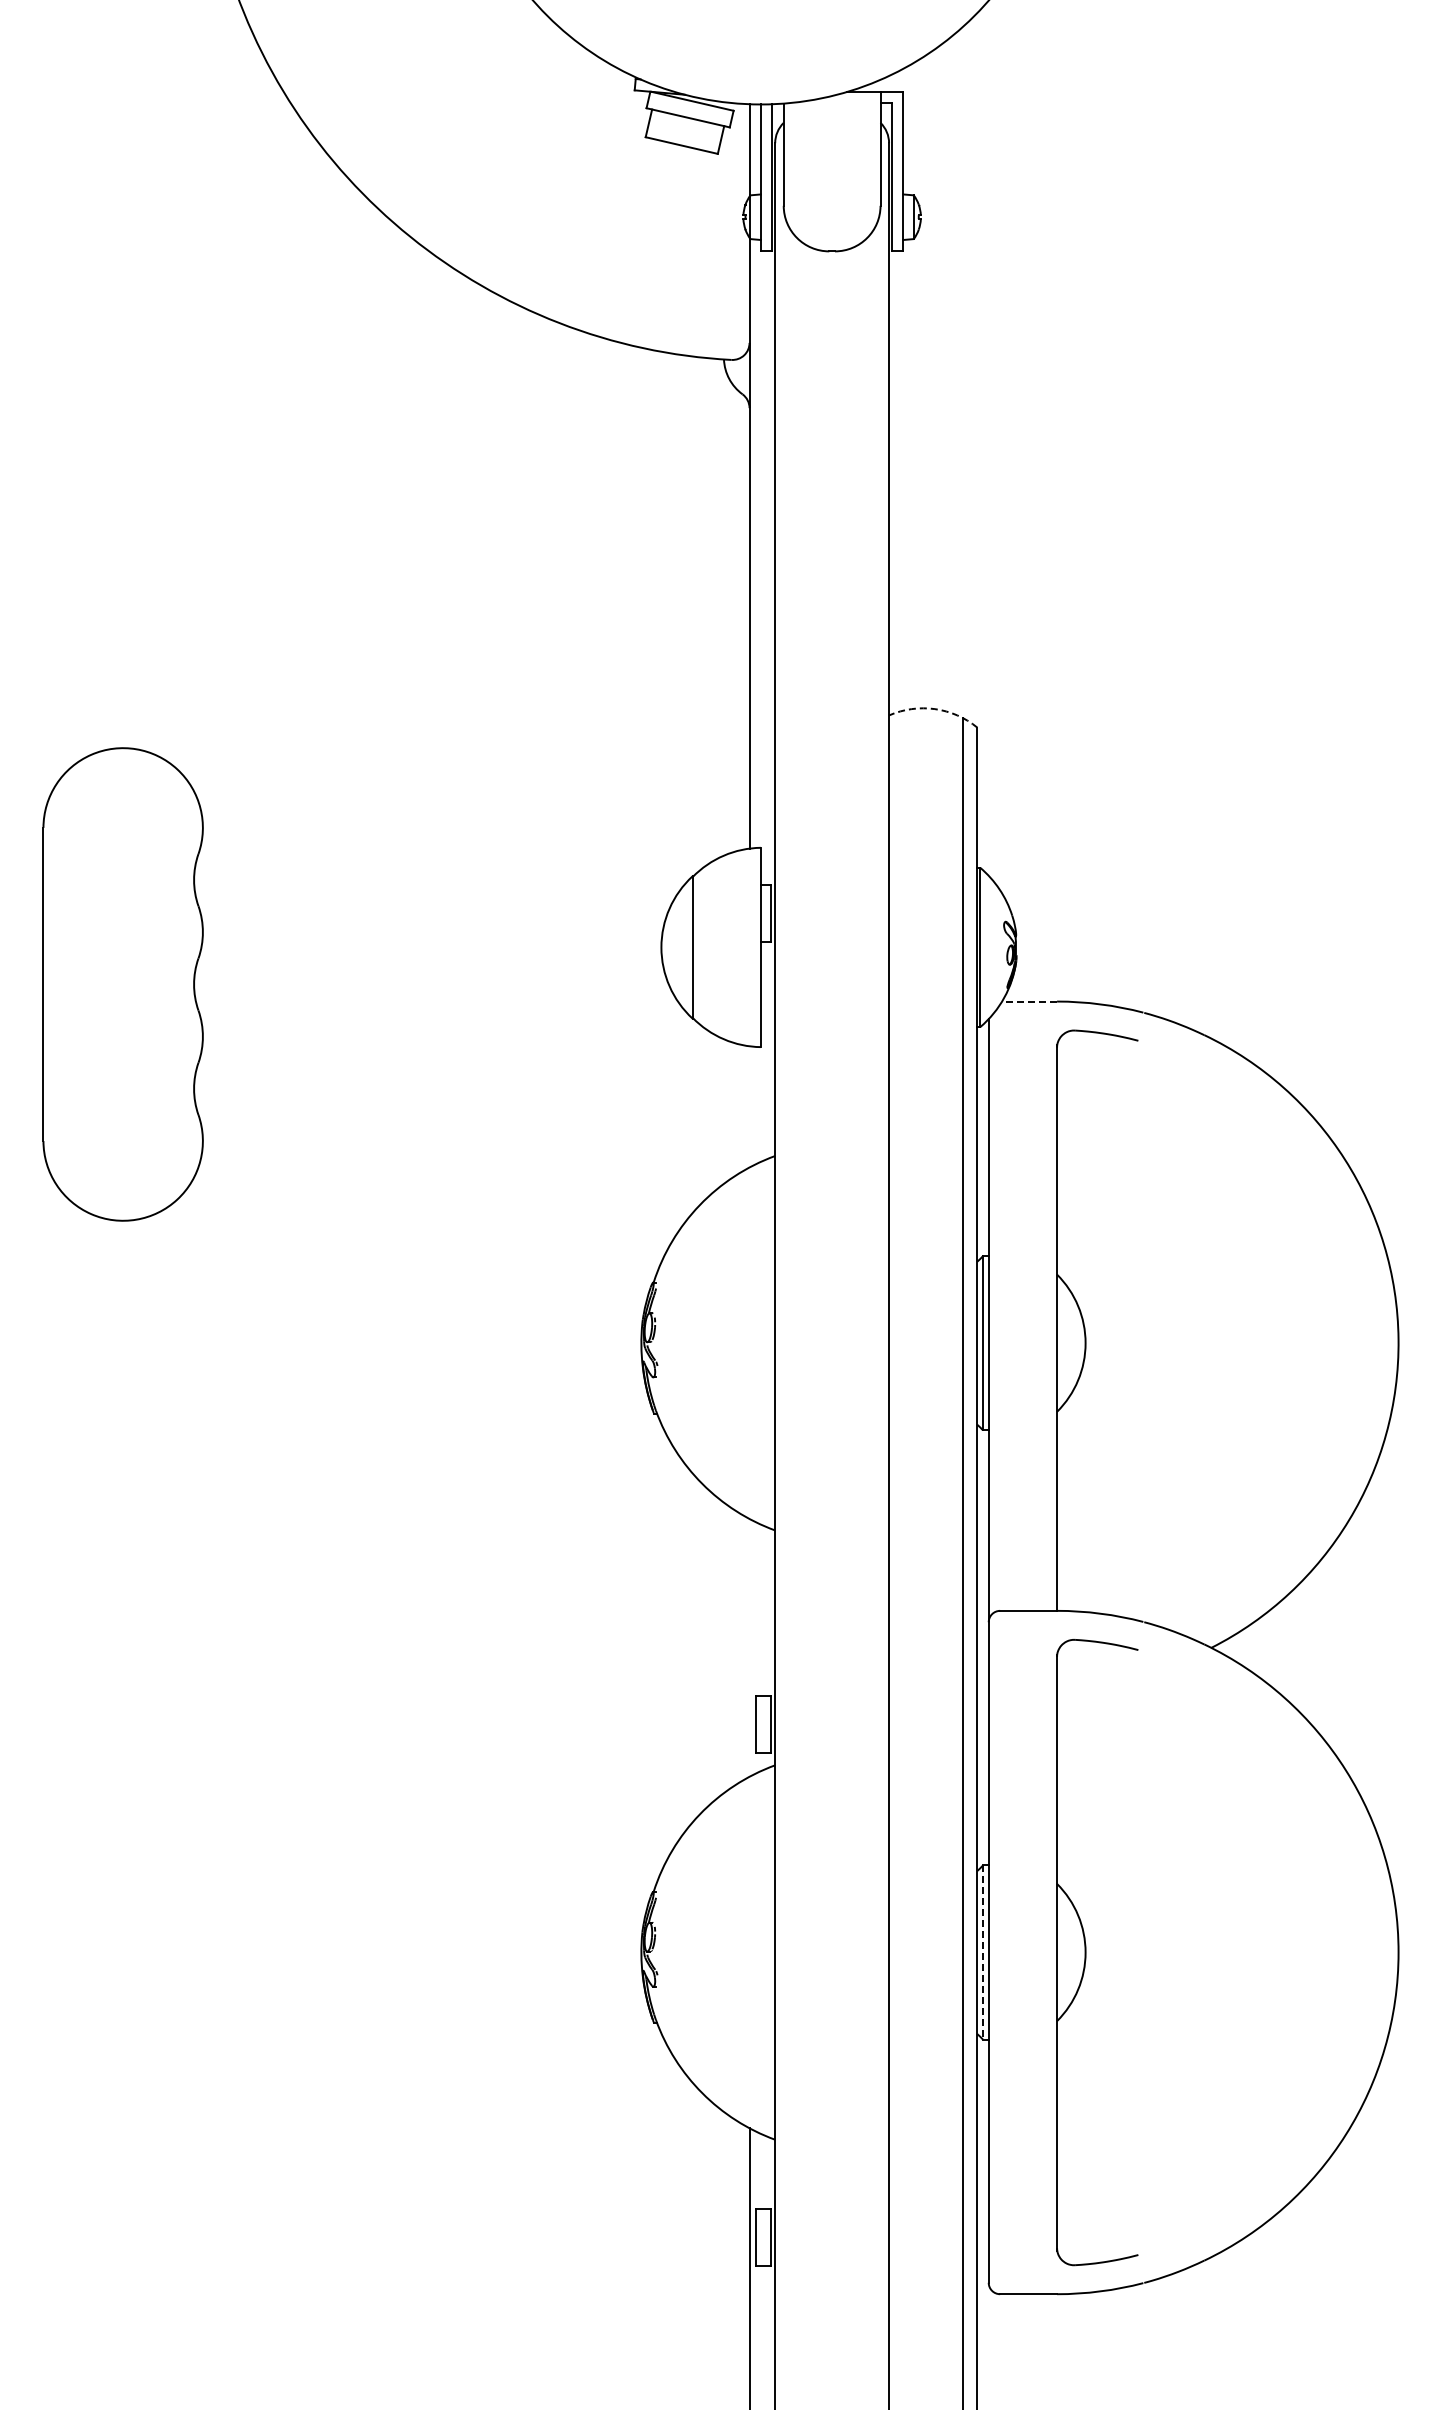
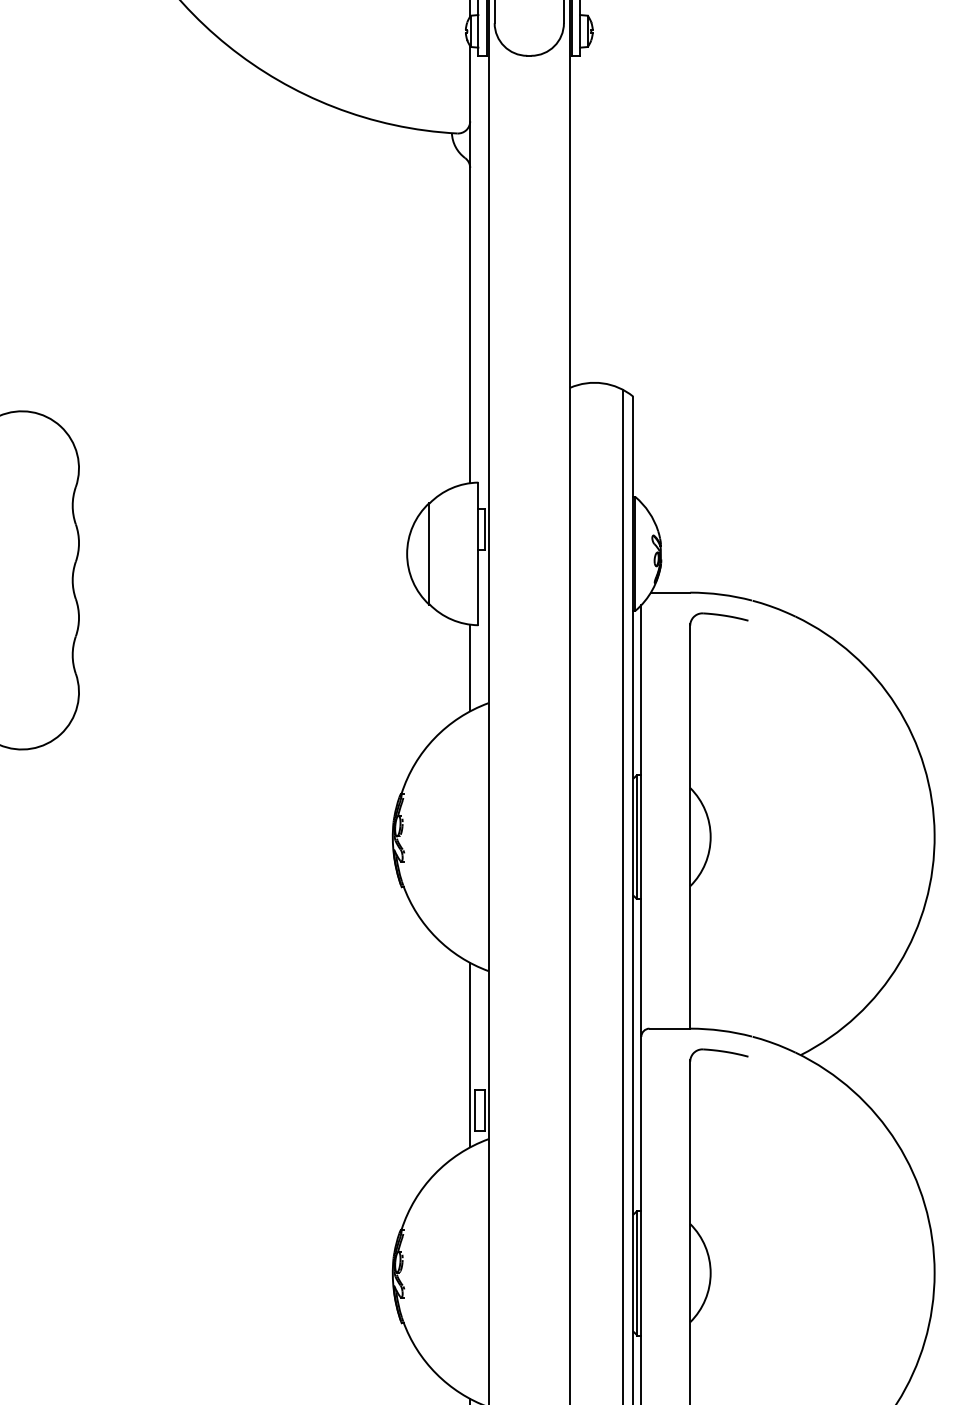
arc: (934, 709) -> (602, 383), dashed -> solid
line: (1029, 1001) -> (670, 592), dashed -> solid
line: (749, 1106) -> (470, 667), added
line: (749, 1647) -> (470, 1054), added
line: (983, 1953) -> (637, 1273), dashed -> solid

